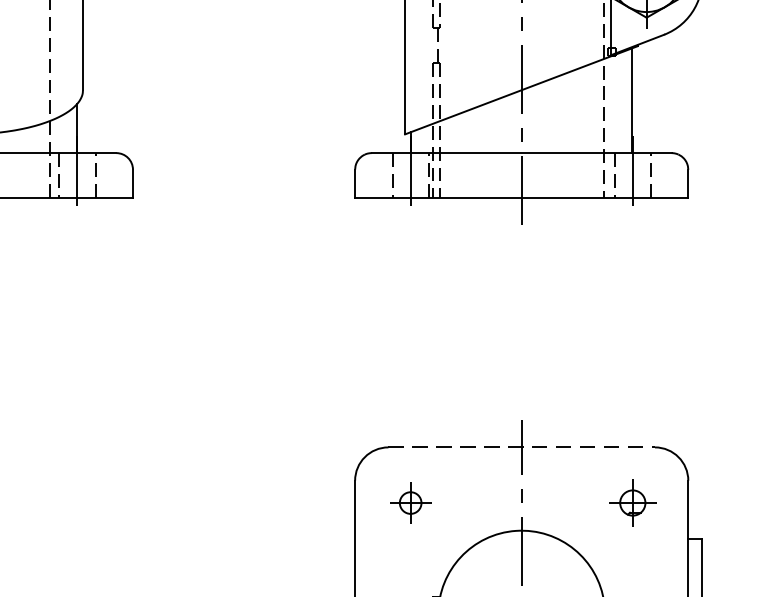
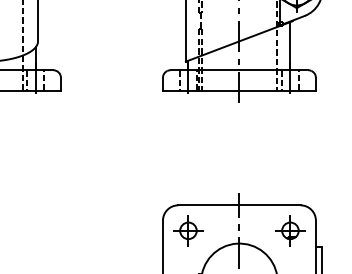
line: (521, 447) -> (239, 205), dashed -> solid
part: (410, 502) -> (188, 230), size x1.67
part: (632, 502) -> (290, 230), size x1.43

